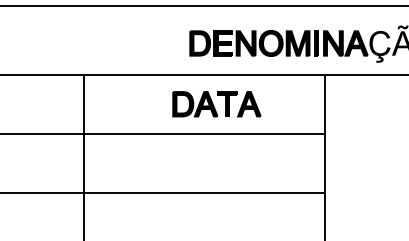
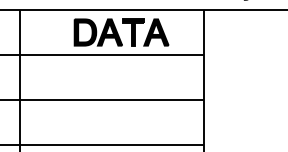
part: (216, 104) -> (121, 32), size x1.4

